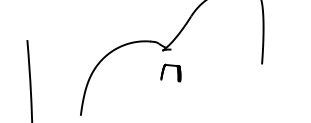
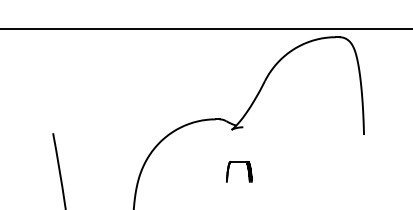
part: (177, 72) -> (247, 170), moved

